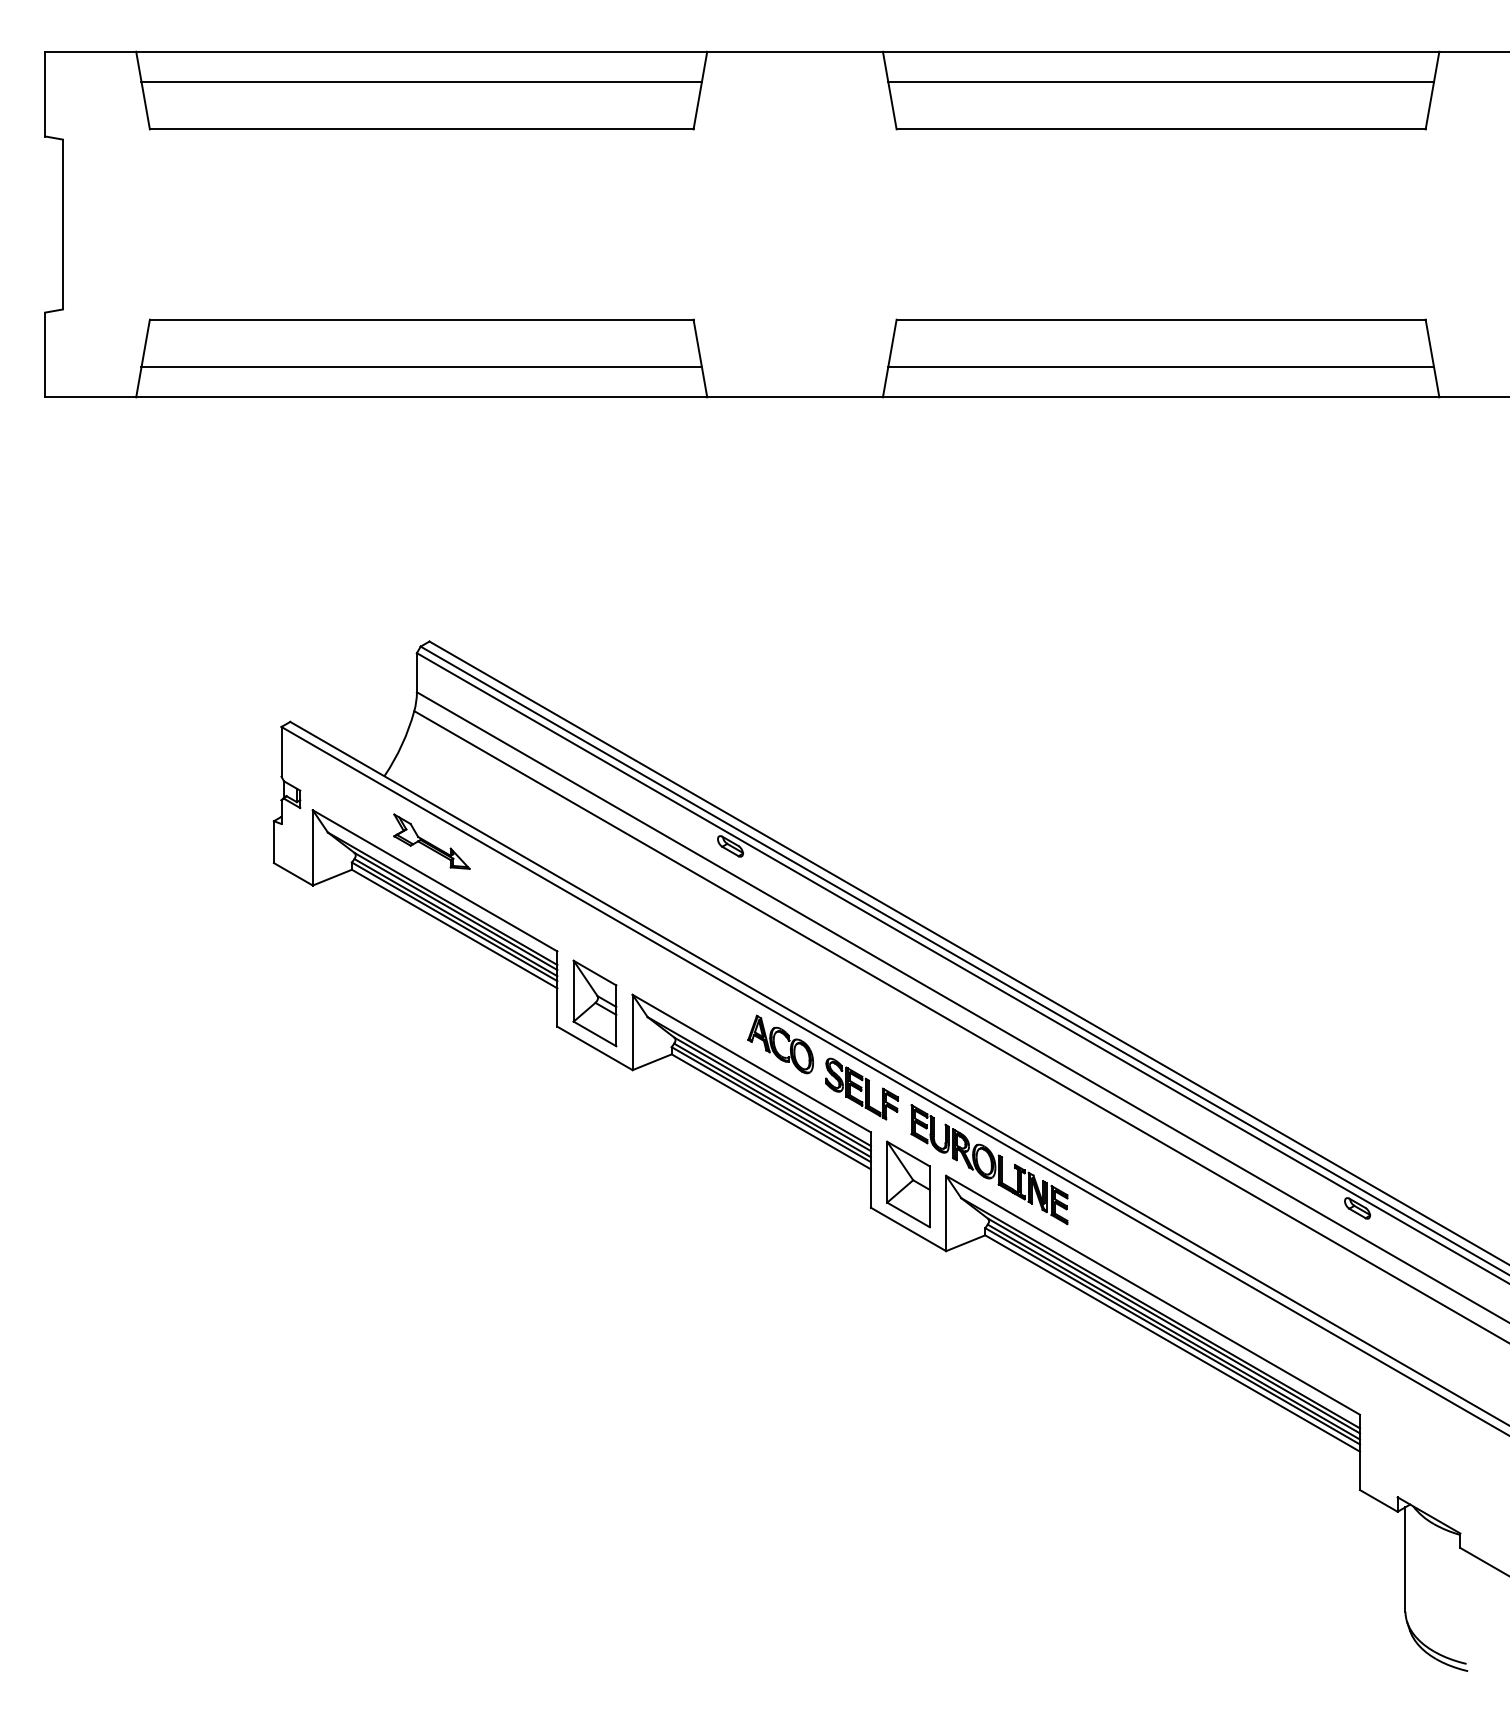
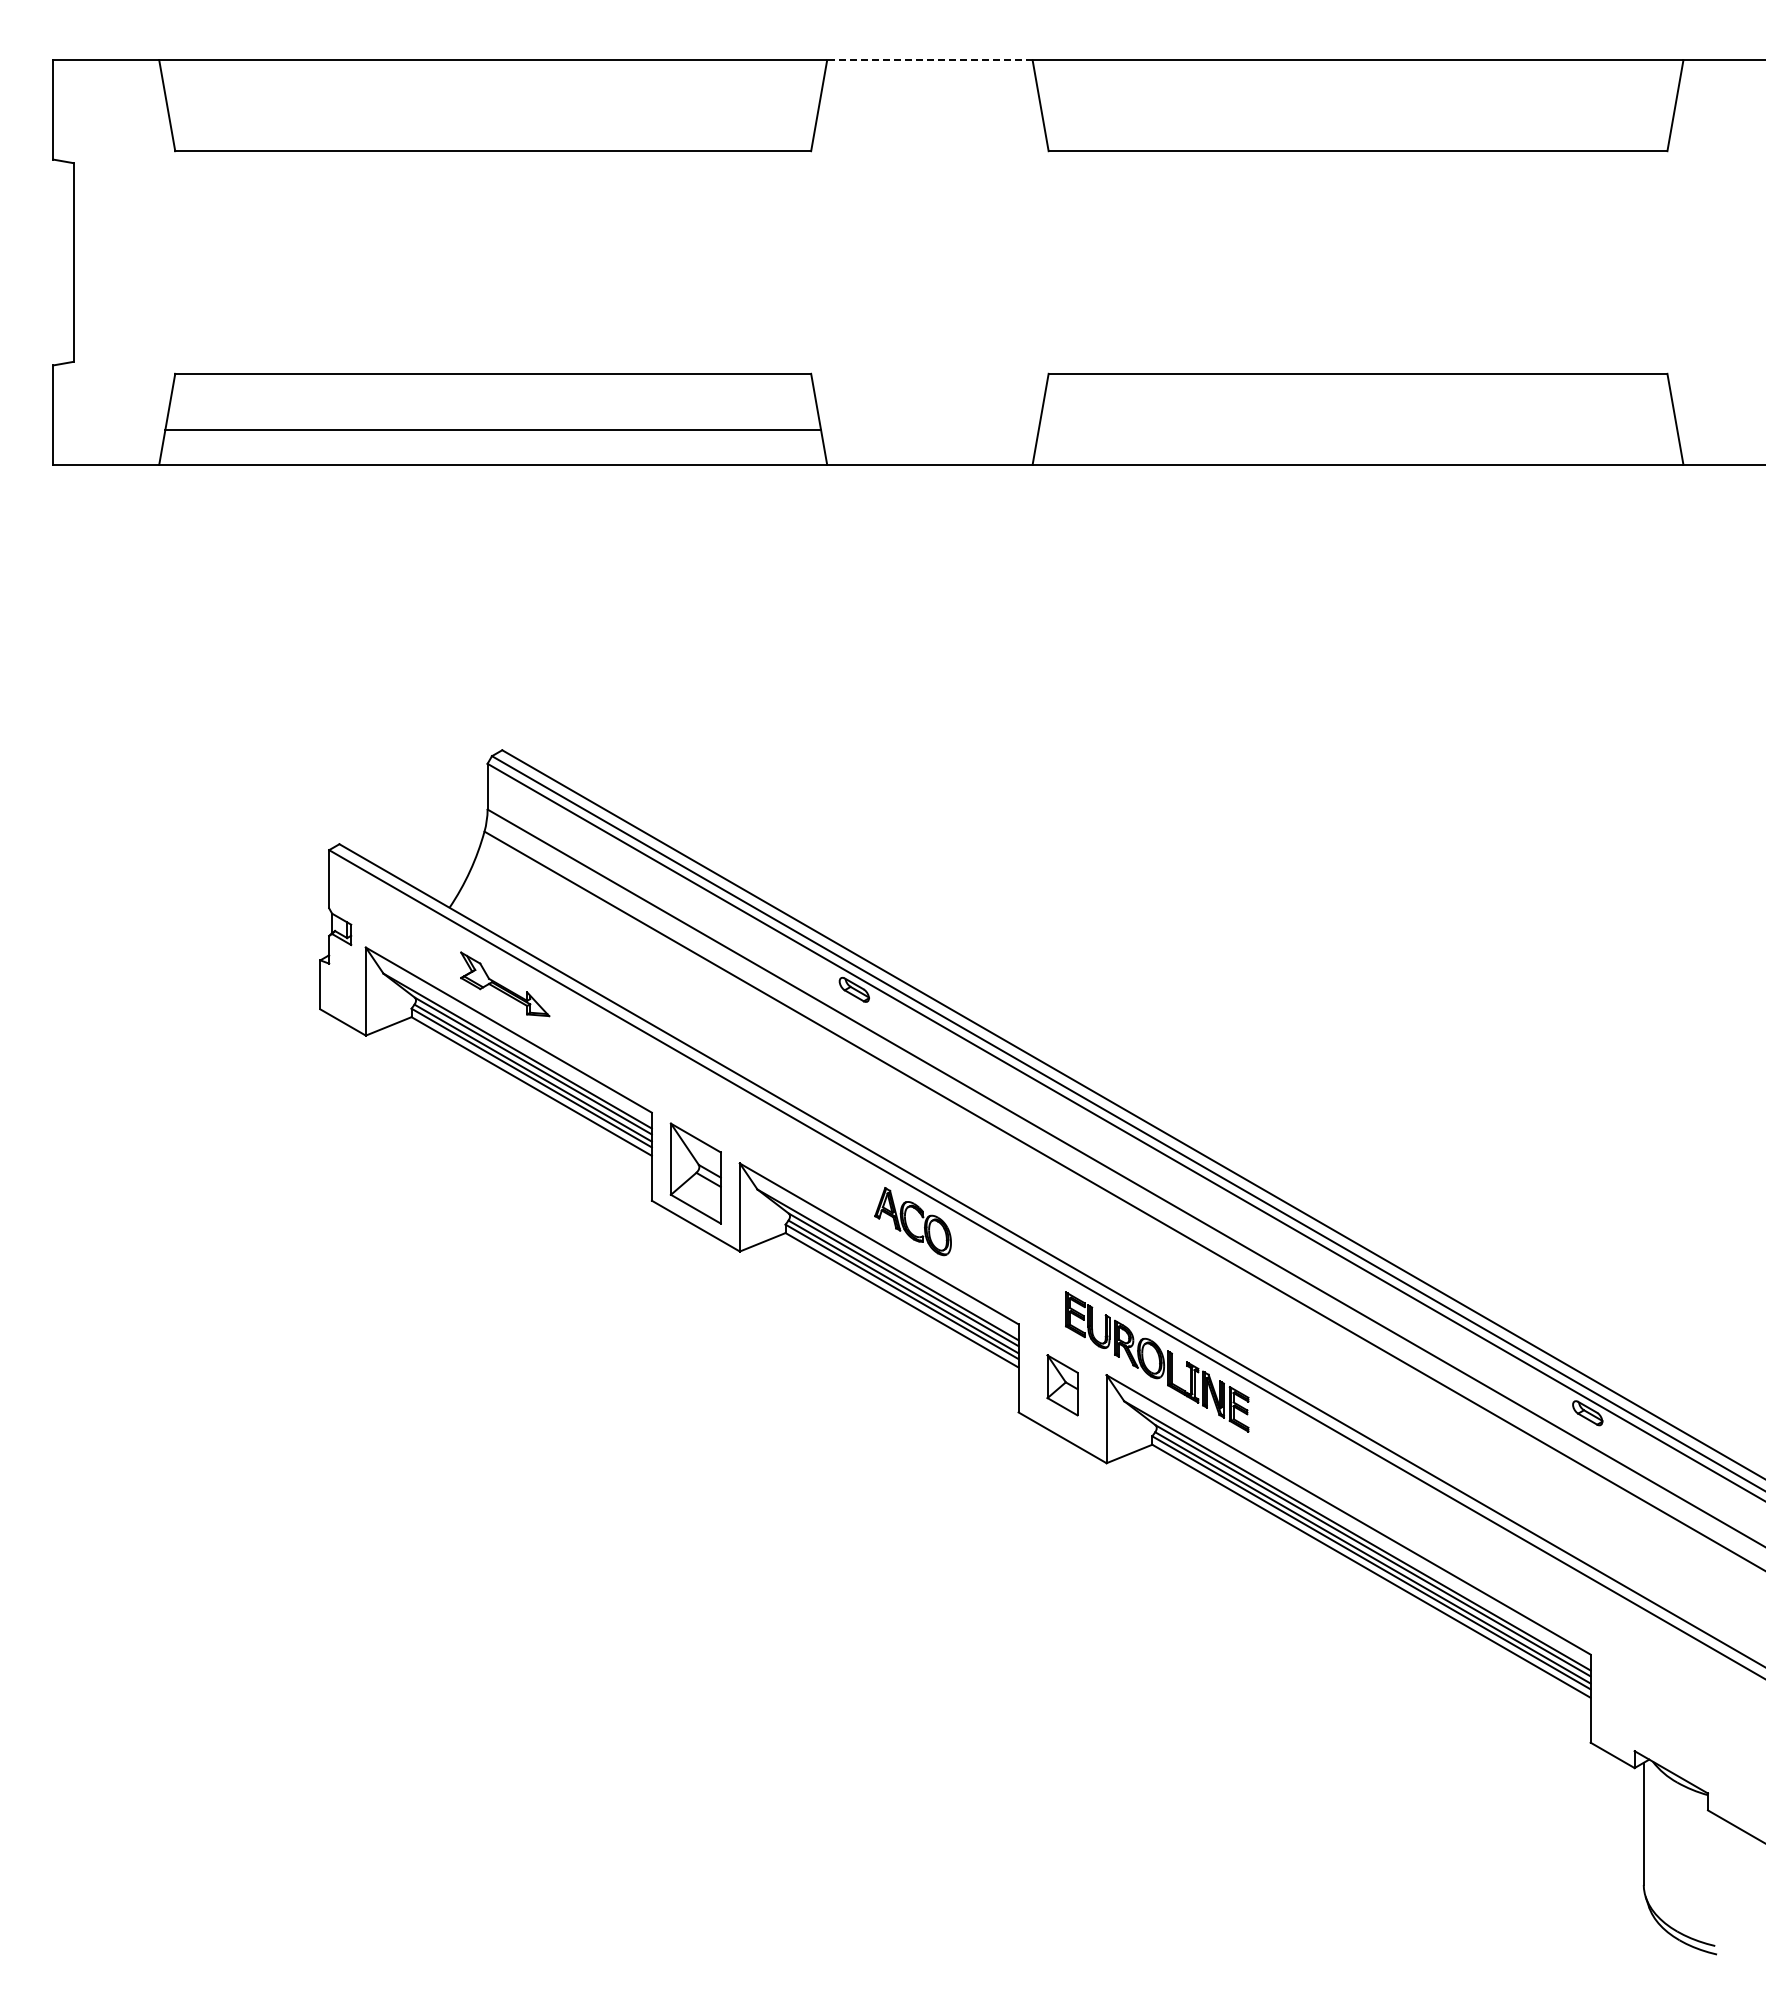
line: (794, 51) -> (929, 60), solid -> dashed
line: (421, 81) -> (492, 95), removed
line: (1160, 81) -> (1357, 95), removed
line: (1160, 367) -> (1357, 429), removed
part: (862, 1088) -> (1008, 1273), removed
part: (908, 1184) -> (1062, 1385), size x0.6

